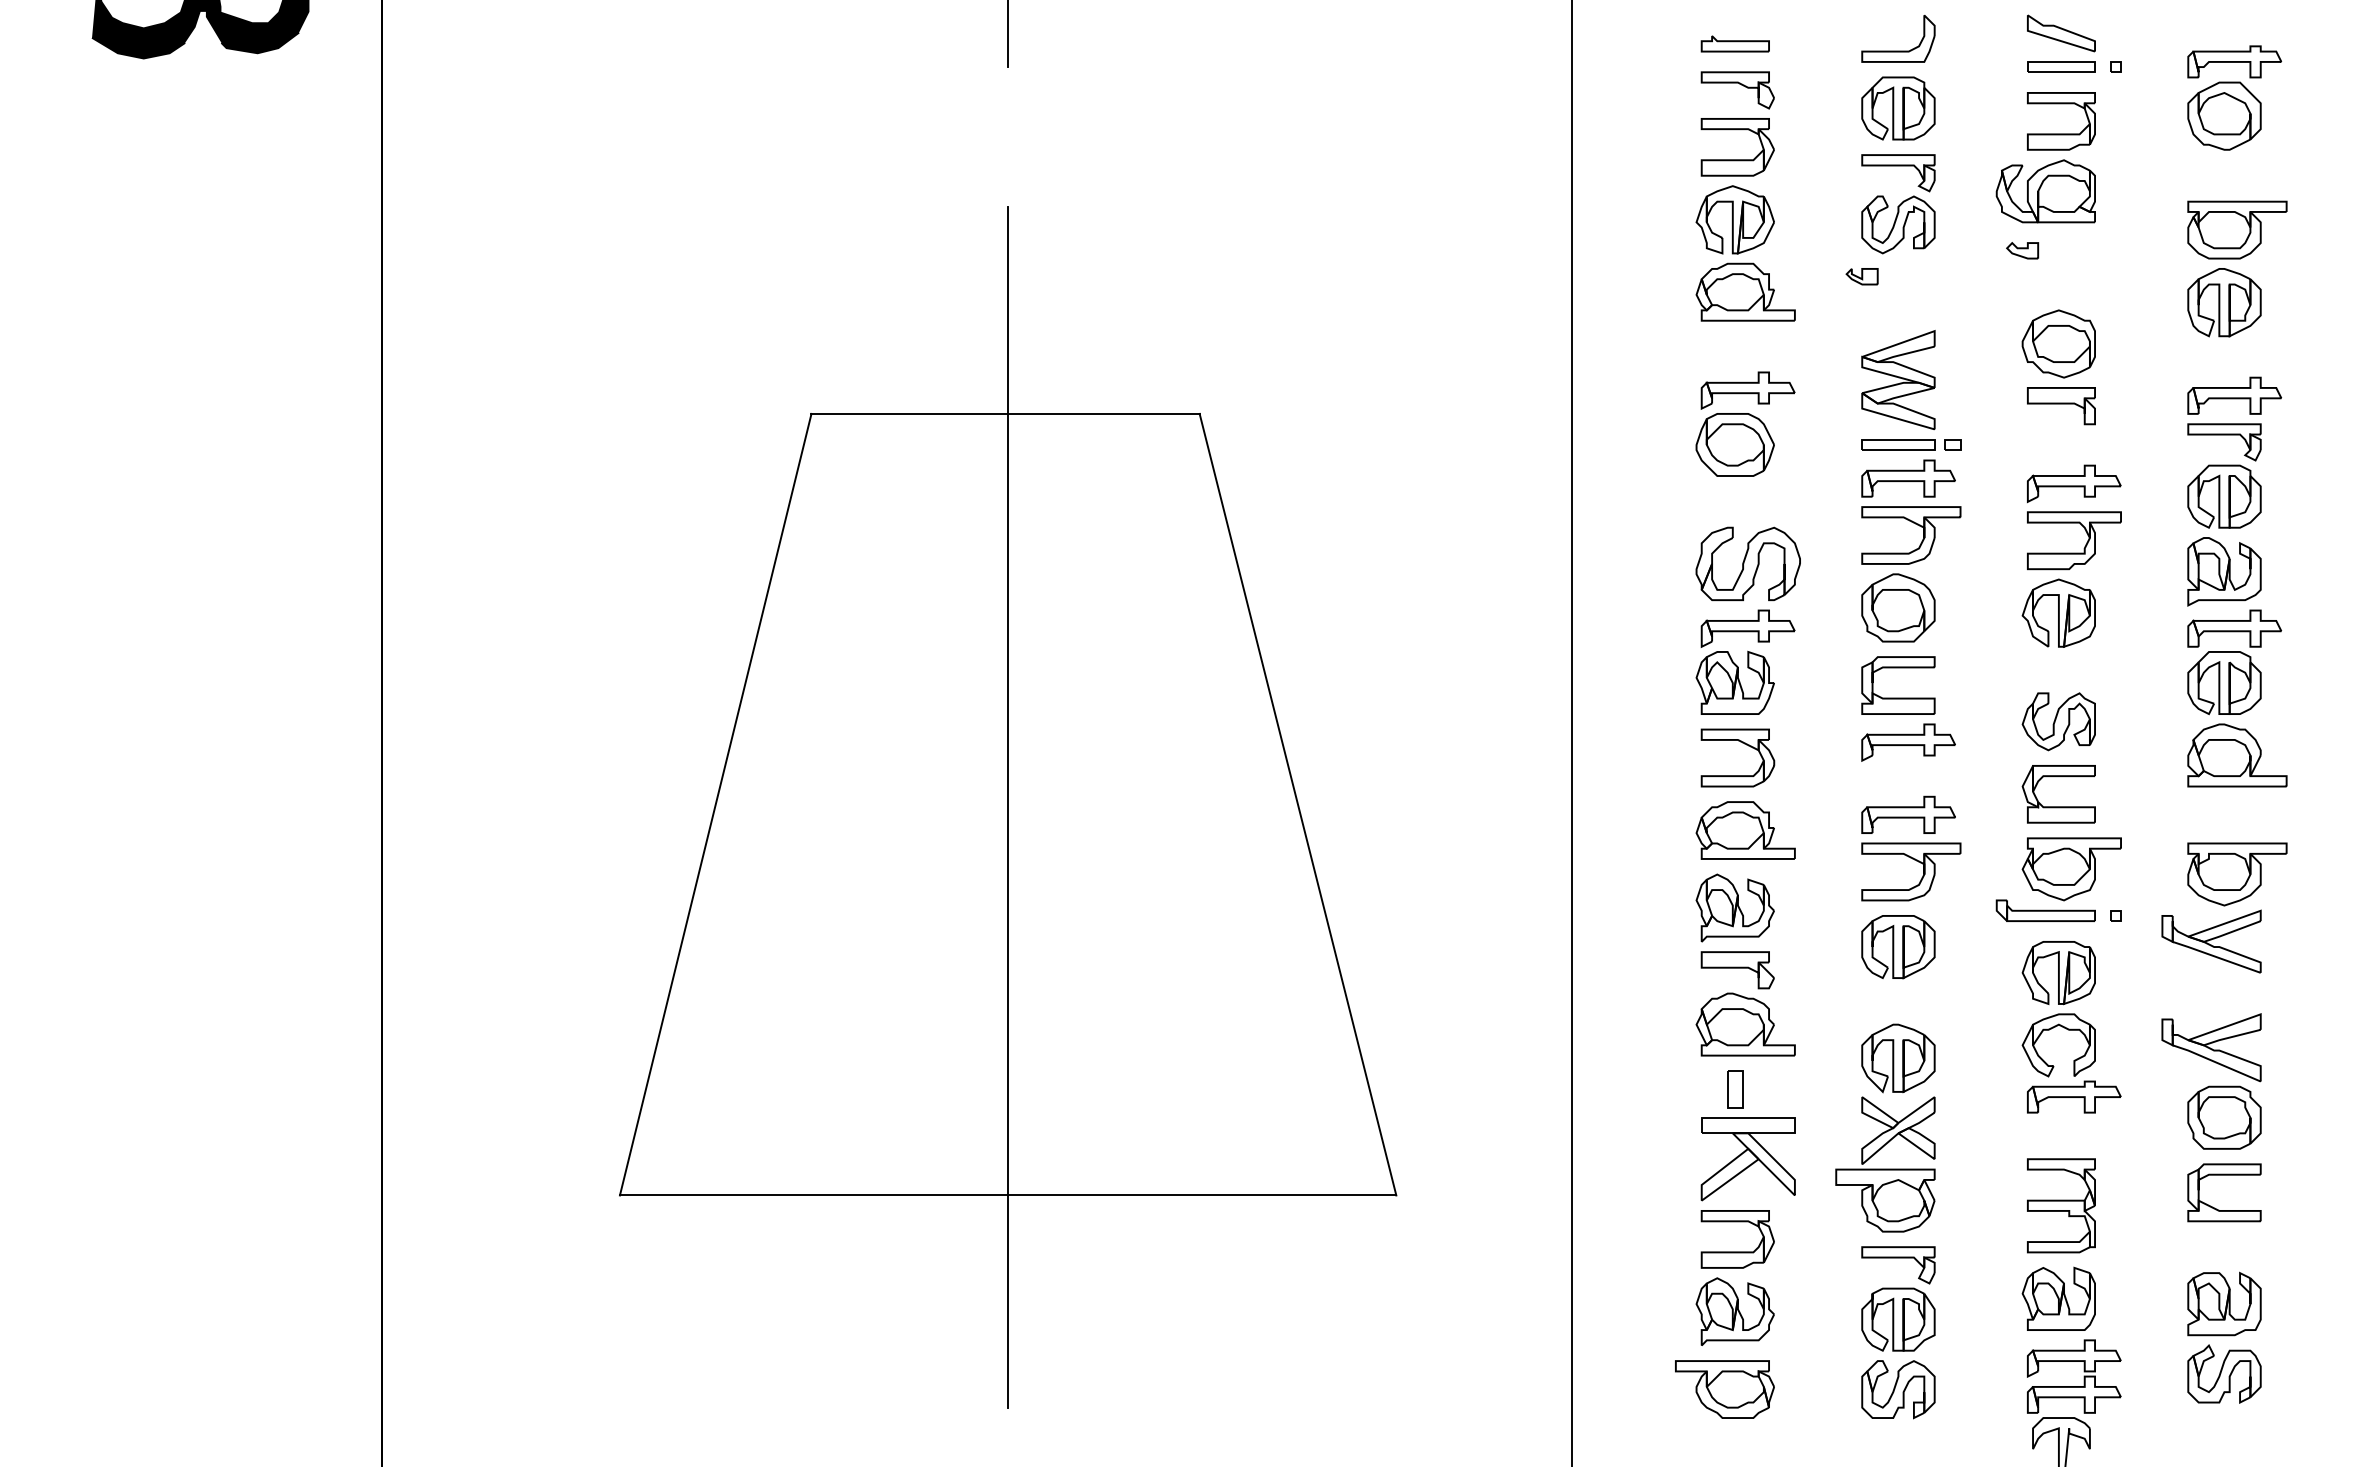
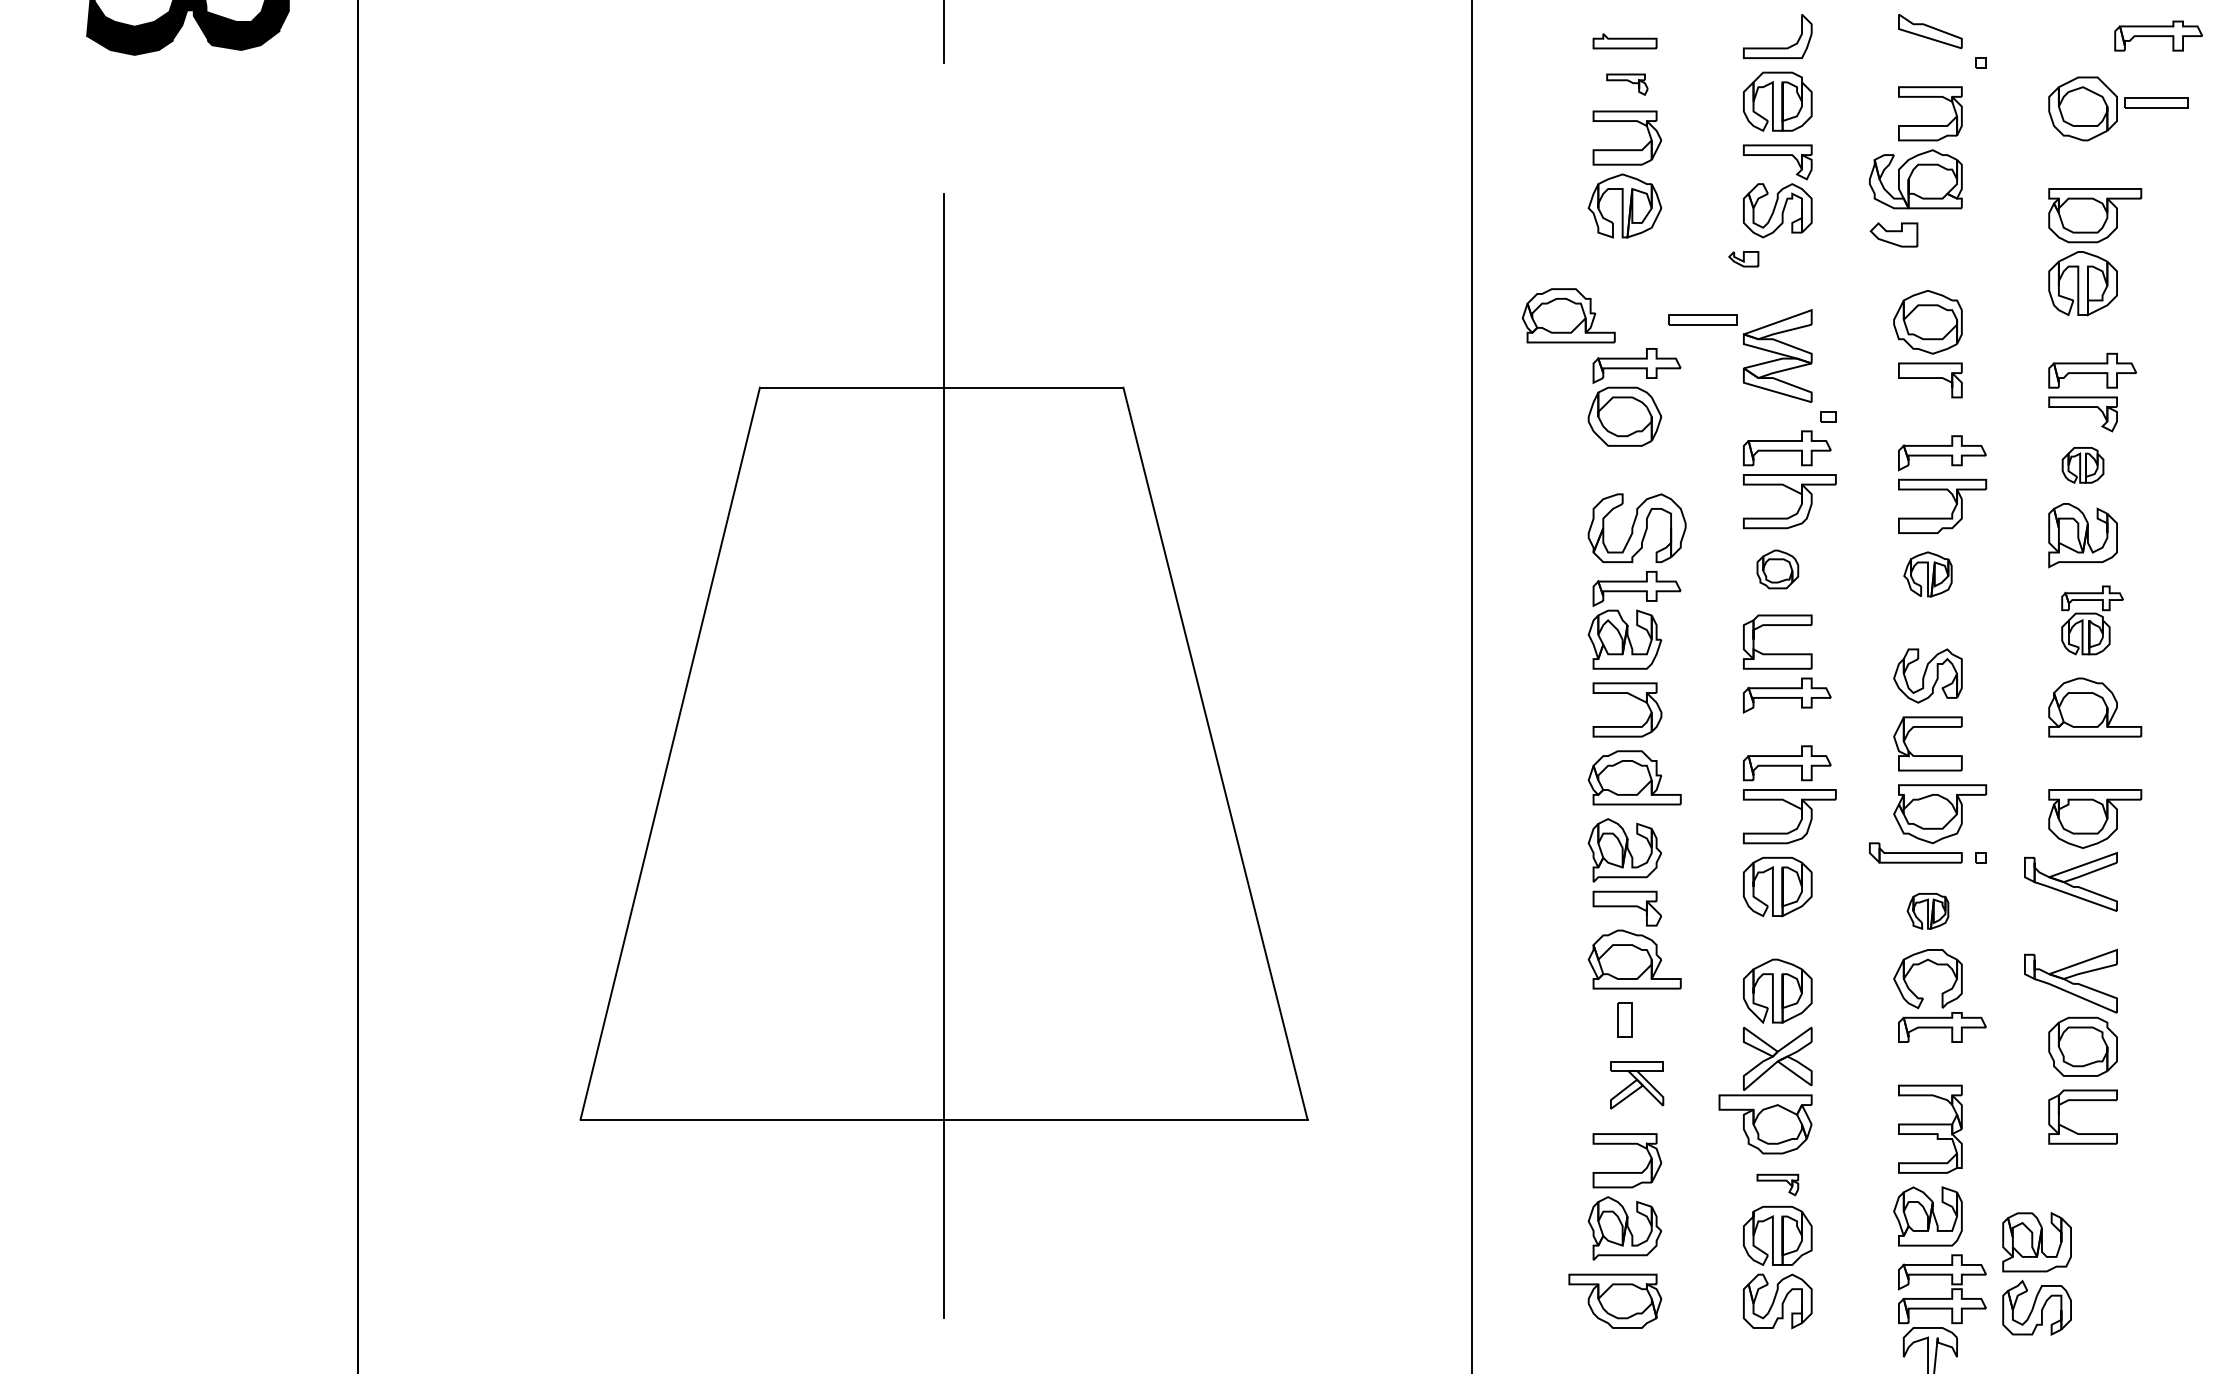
part: (2234, 61) -> (2158, 35), moved
part: (2061, 66) -> (2156, 102), moved
part: (1737, 90) -> (1627, 84), size x0.6
part: (2022, 250) -> (1893, 234), size x1.6
part: (1745, 291) -> (1568, 315), moved
part: (1898, 444) -> (1702, 319), moved
part: (2223, 496) -> (2082, 465), size x0.6
part: (1898, 608) -> (1777, 569), size x0.6
part: (2058, 613) -> (1927, 574), size x0.7
part: (2234, 662) -> (2092, 620), size x0.7
part: (2058, 973) -> (1927, 911), size x0.6
part: (1747, 1159) -> (1636, 1085), size x0.6
part: (1898, 1264) -> (1777, 1184), size x0.6
part: (2223, 1337) -> (2036, 1273), moved

